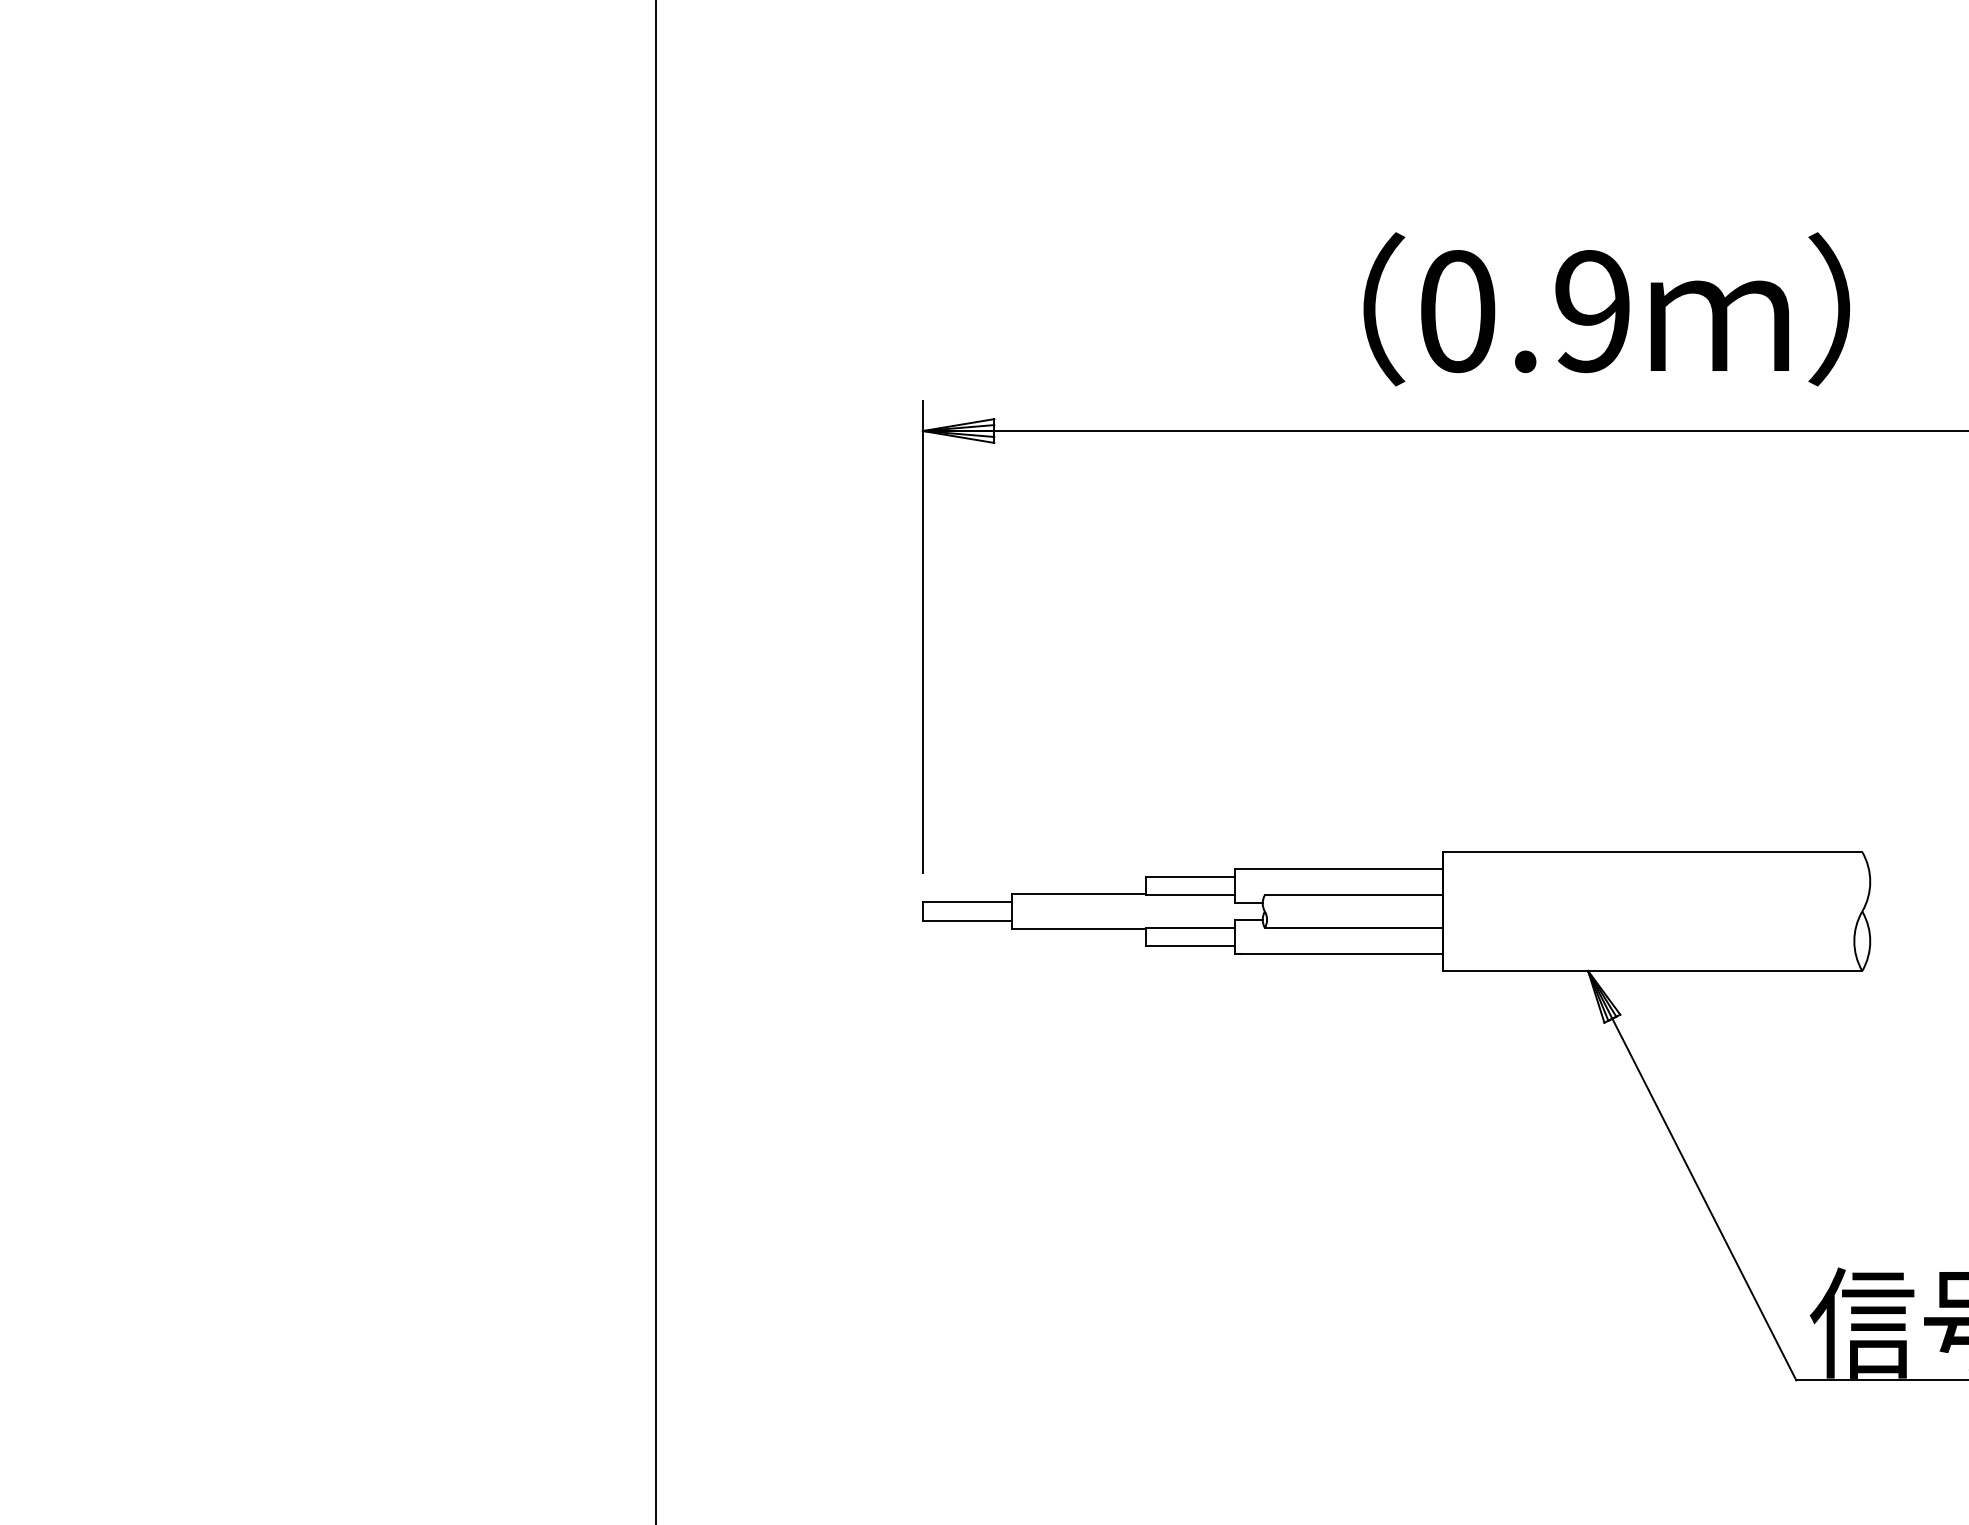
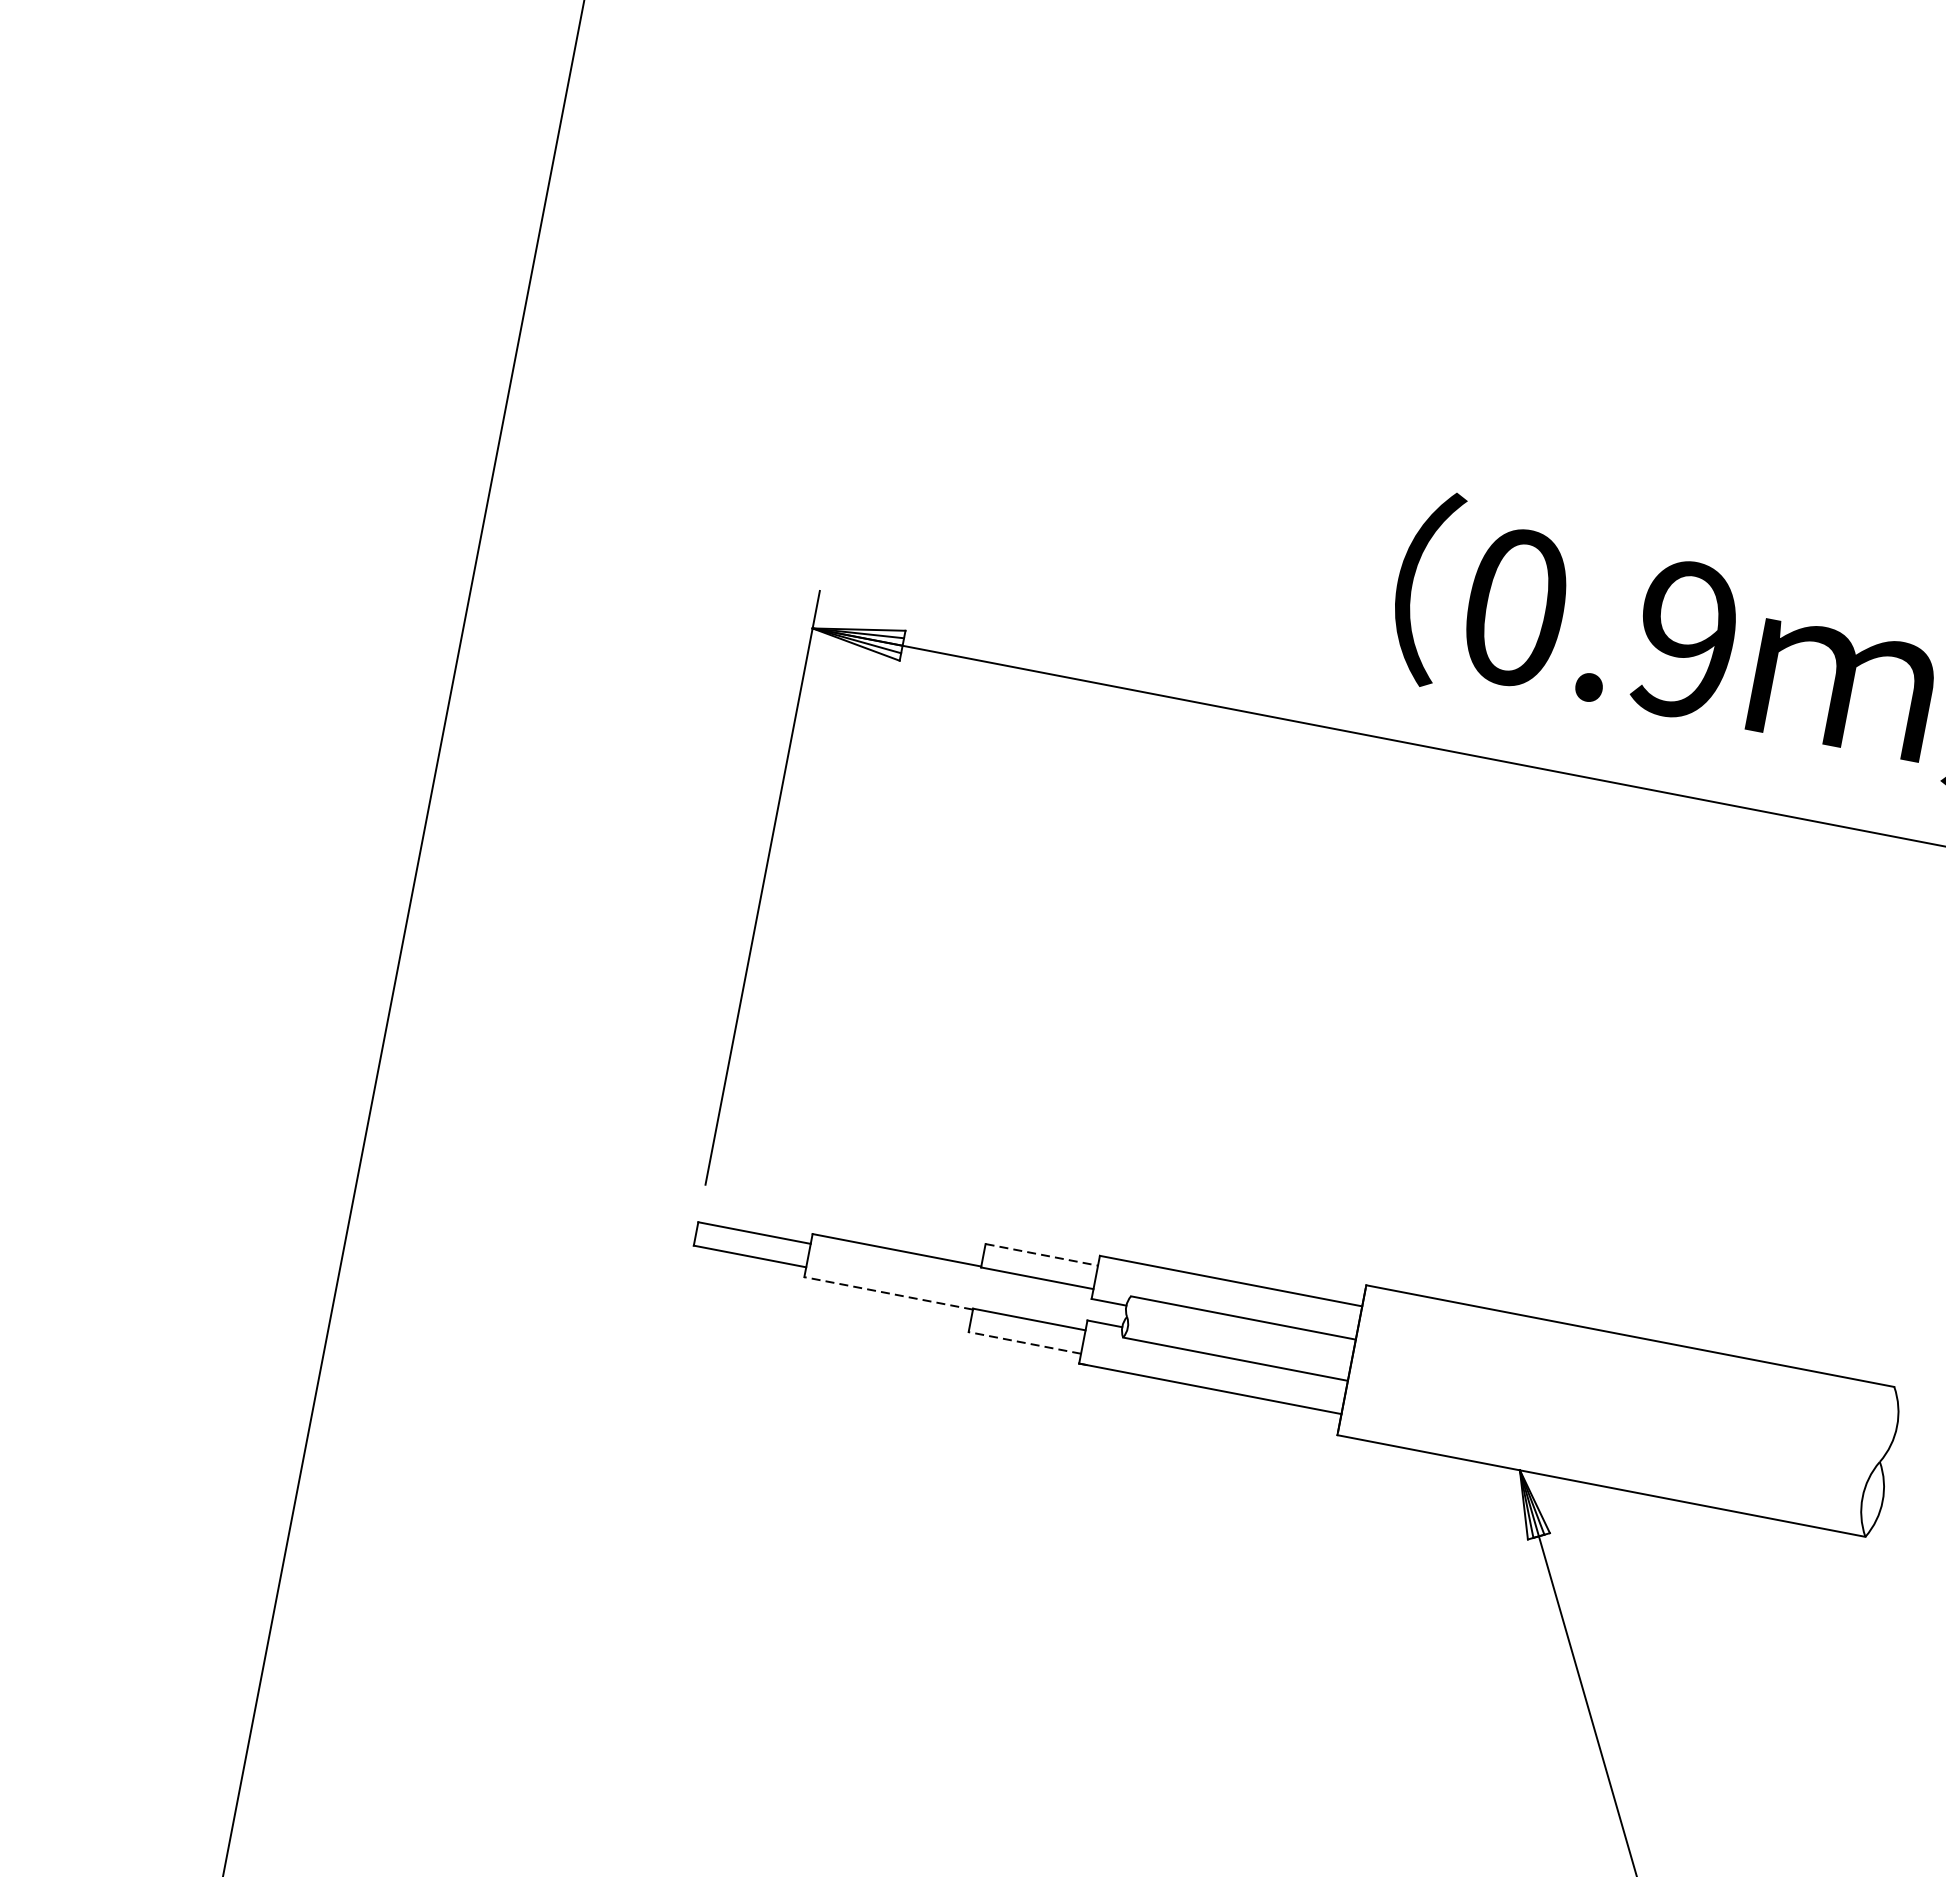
line: (1190, 876) -> (1041, 1254), solid -> dashed
line: (1079, 928) -> (889, 1293), solid -> dashed
line: (1190, 946) -> (1024, 1342), solid -> dashed

